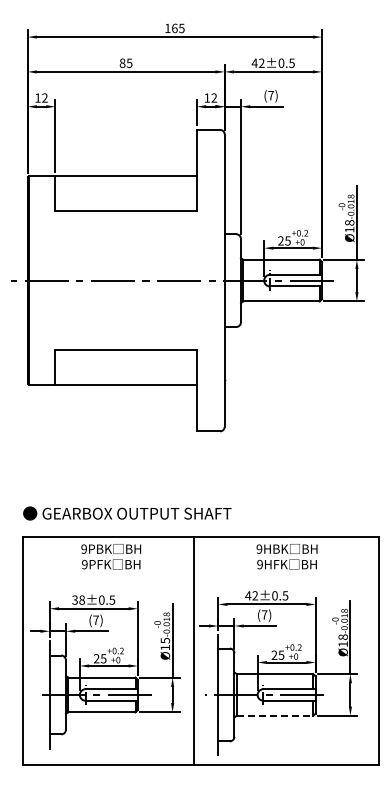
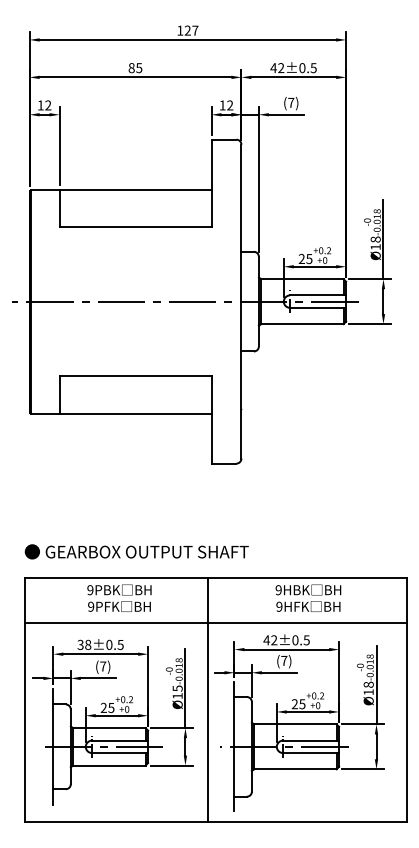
text: (178, 28) -> (191, 30), 165 -> 127
line: (200, 579) -> (215, 622), added
line: (275, 715) -> (295, 768), dashed -> solid

